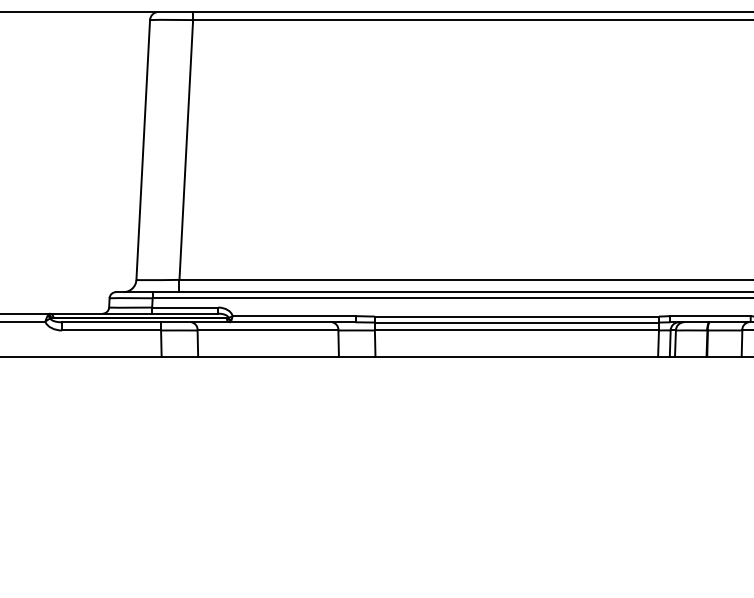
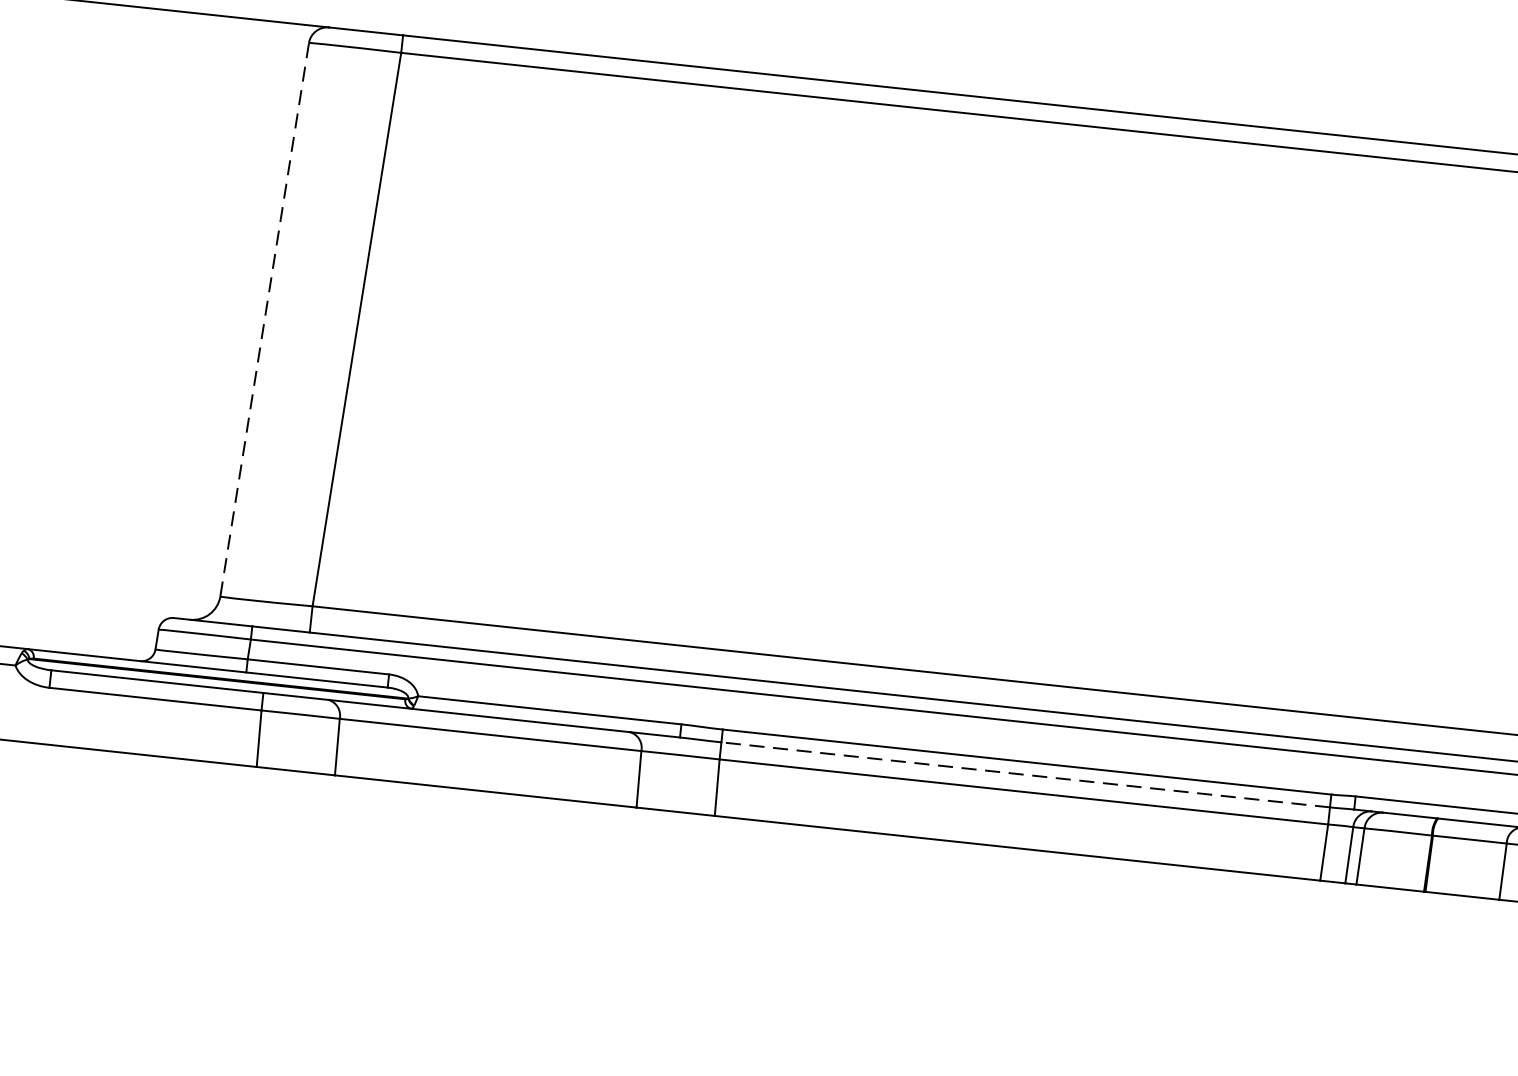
line: (143, 149) -> (265, 318), solid -> dashed
line: (516, 322) -> (1024, 774), solid -> dashed

